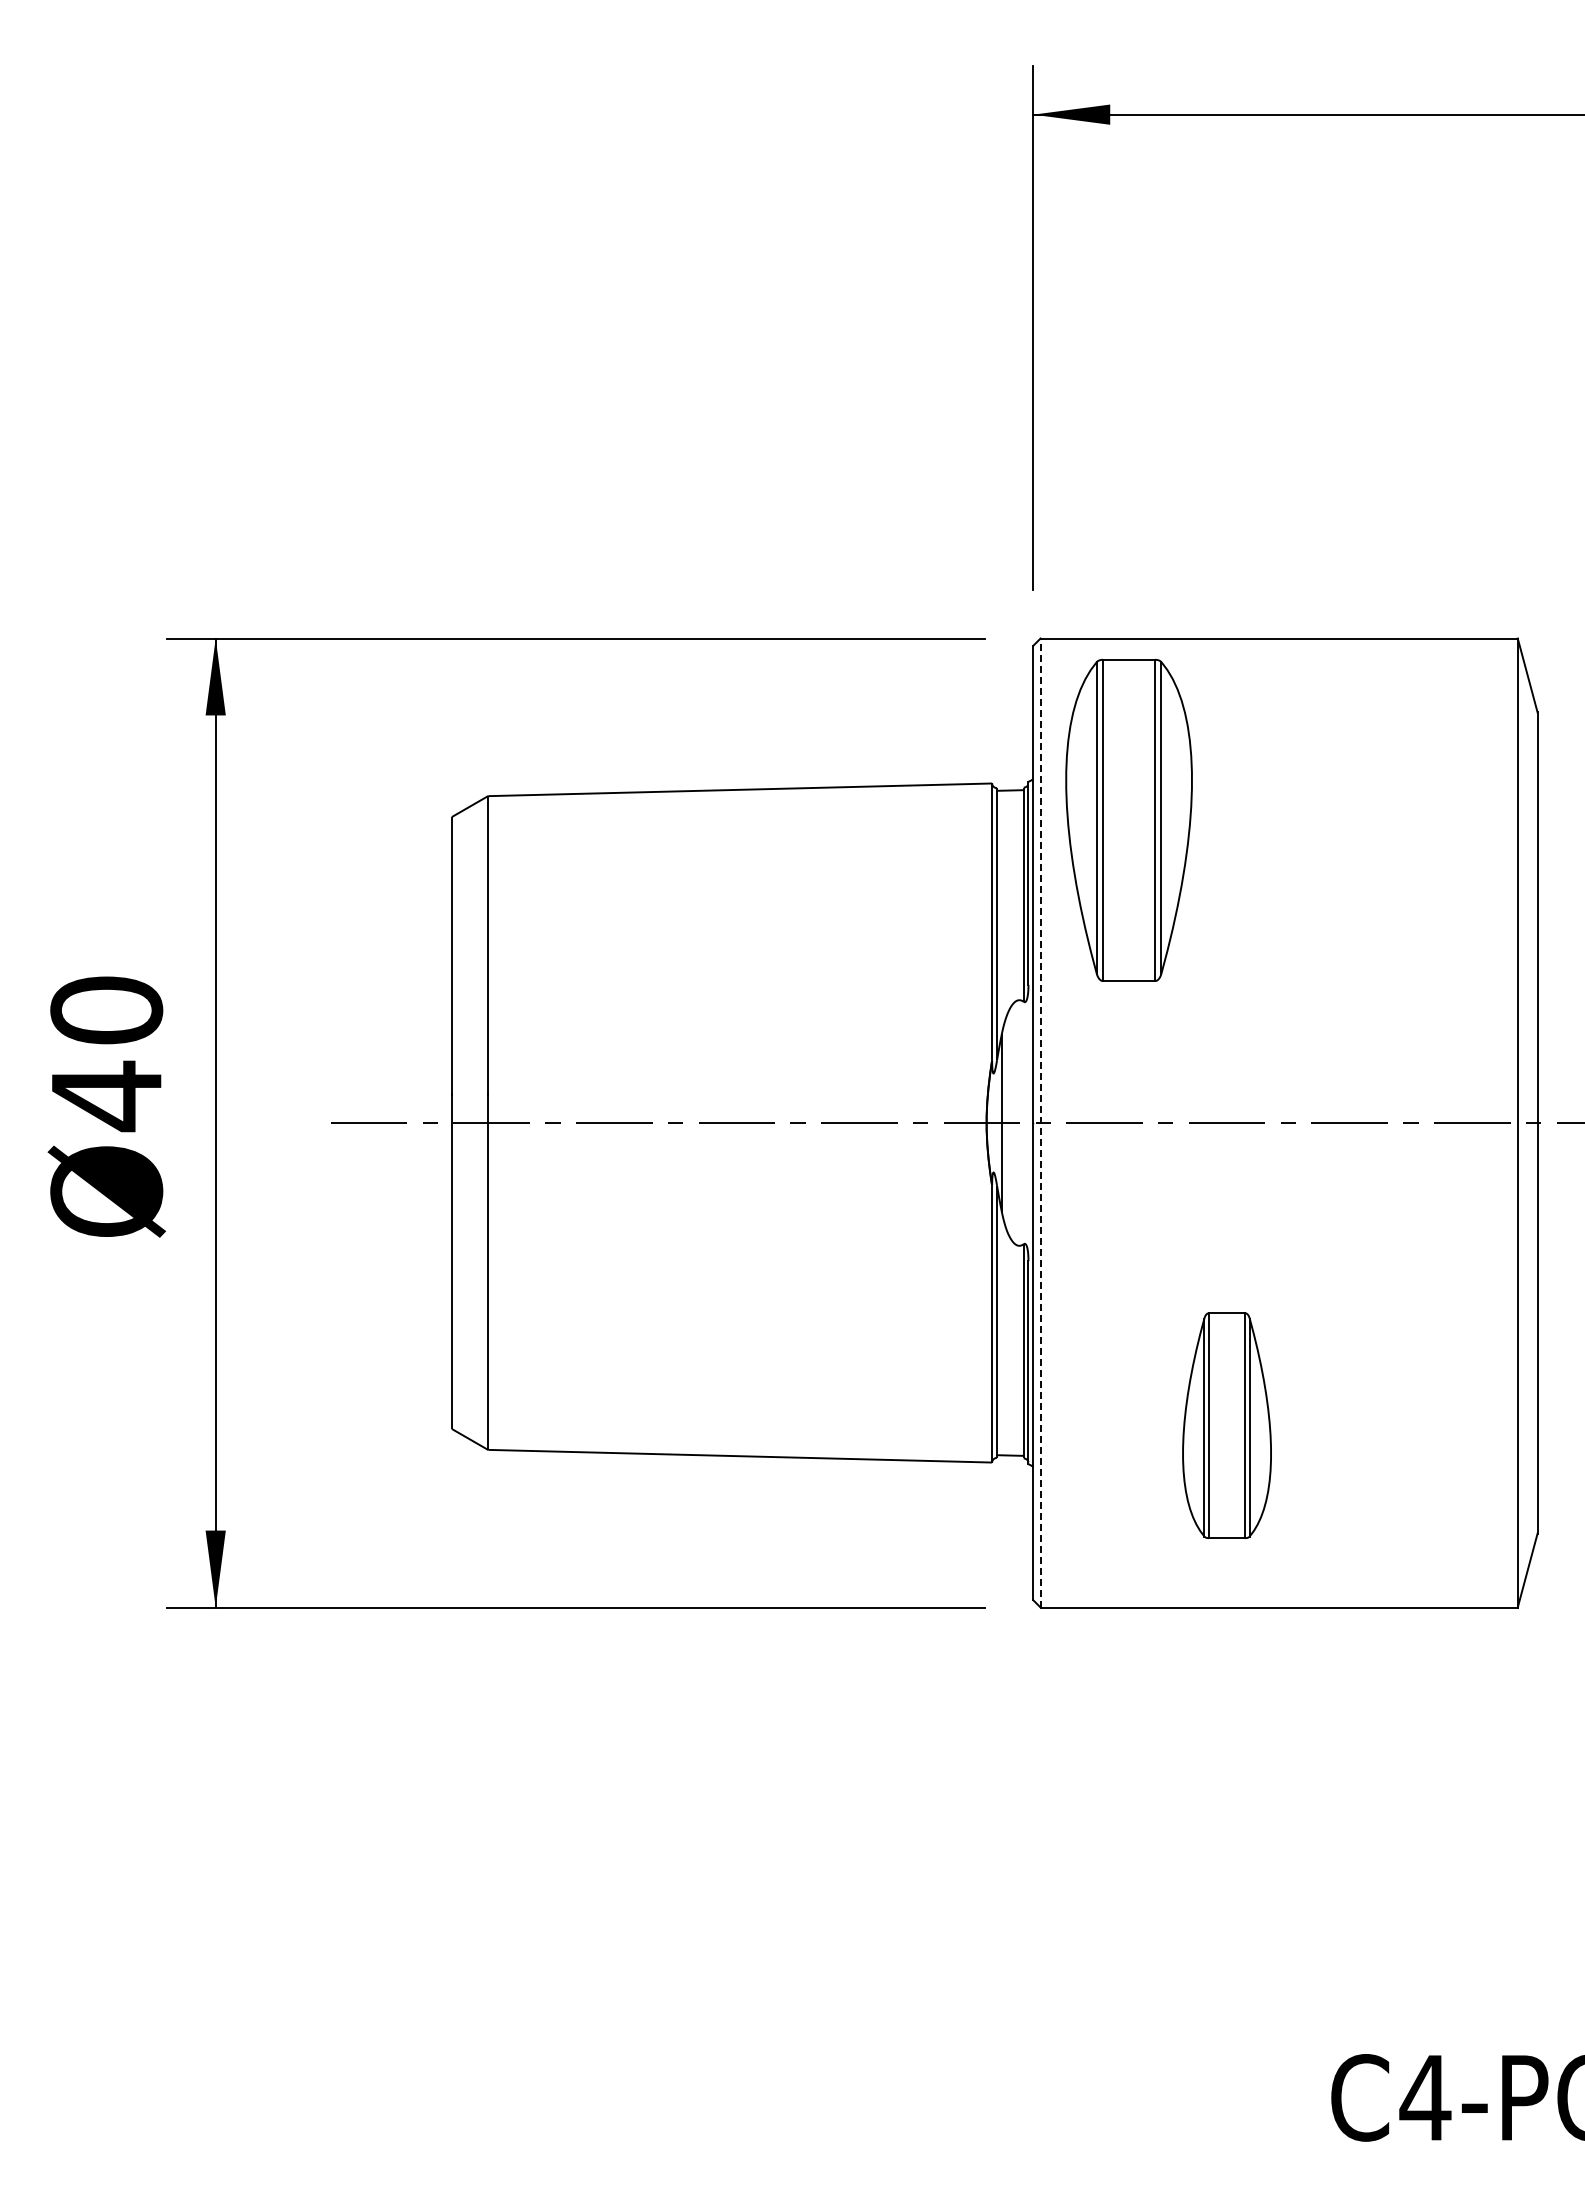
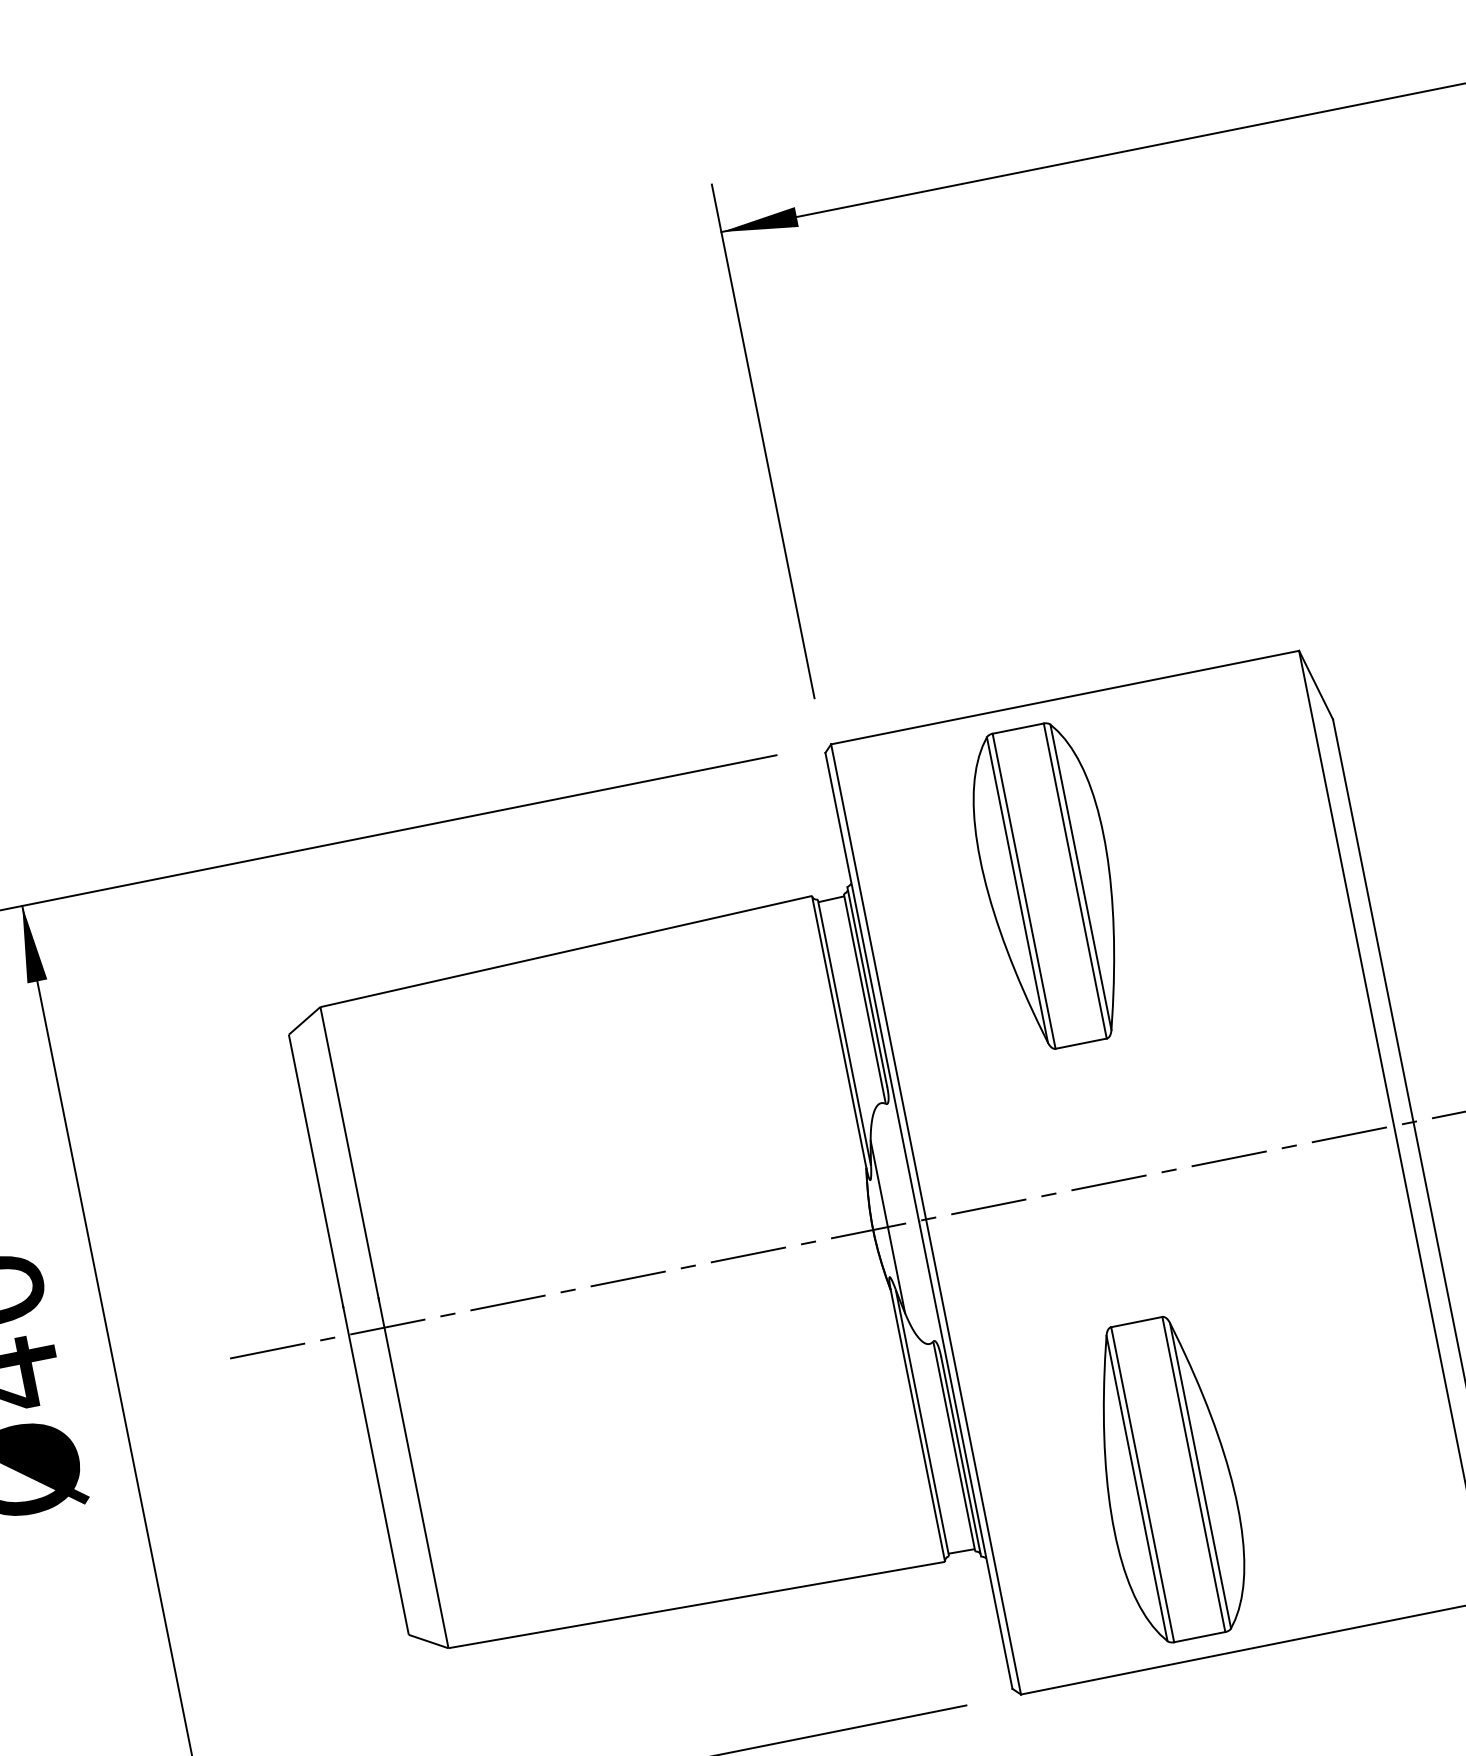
part: (1128, 819) -> (1048, 885), moved
line: (1040, 1122) -> (925, 1218), dashed -> solid
part: (1226, 1425) -> (1167, 1479), size x1.43

